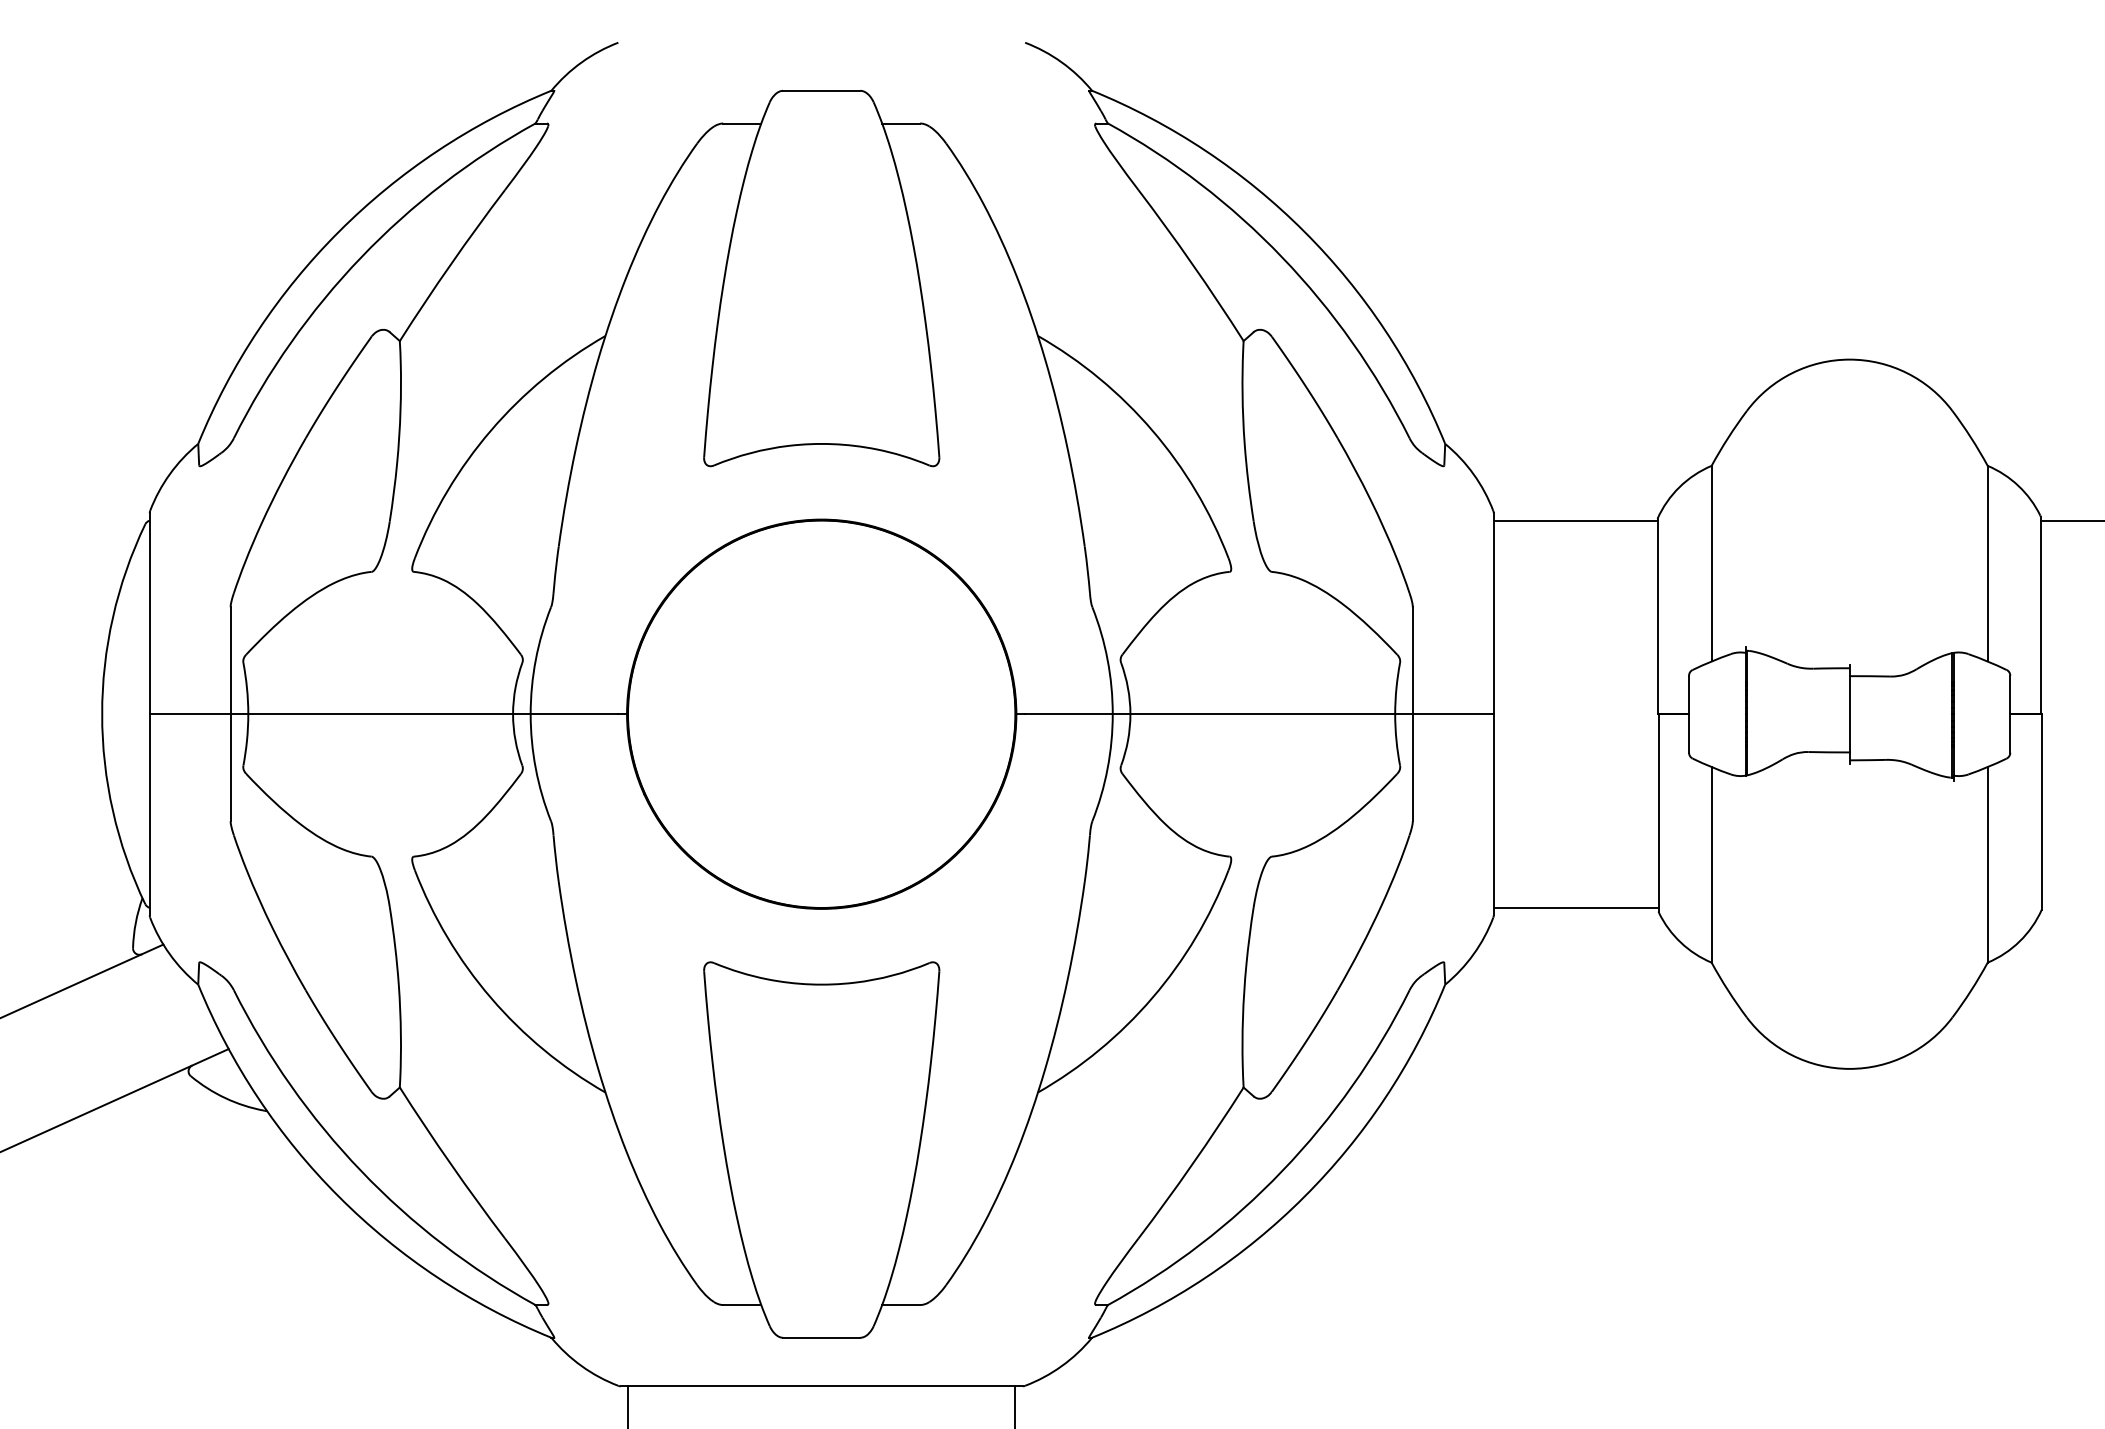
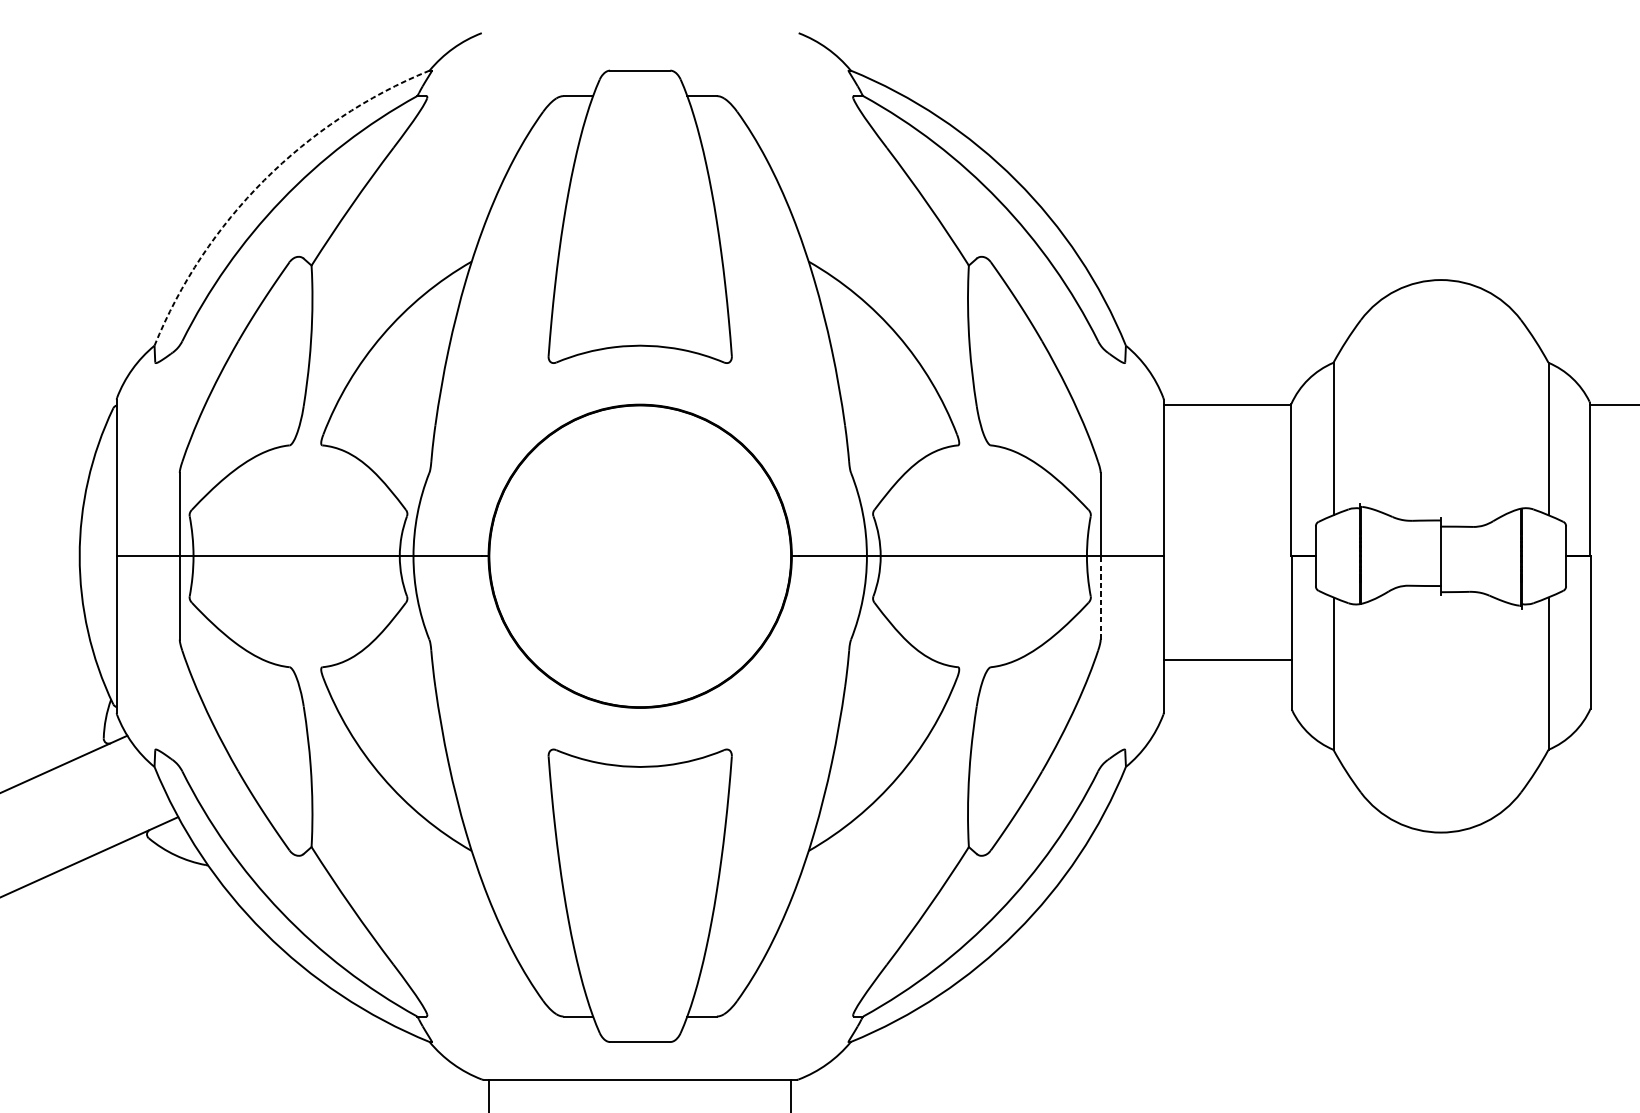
arc: (339, 231) -> (264, 180), solid -> dashed
line: (1412, 767) -> (1100, 597), solid -> dashed
line: (1575, 907) -> (1227, 659), moved

